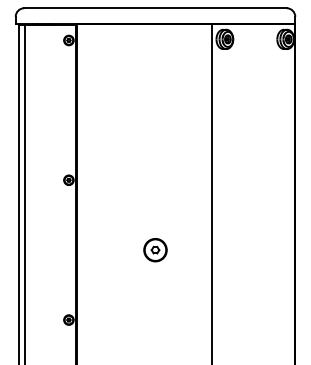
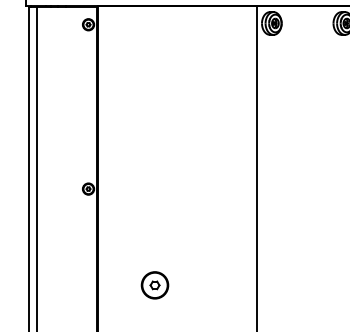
part: (155, 250) -> (155, 285), moved

